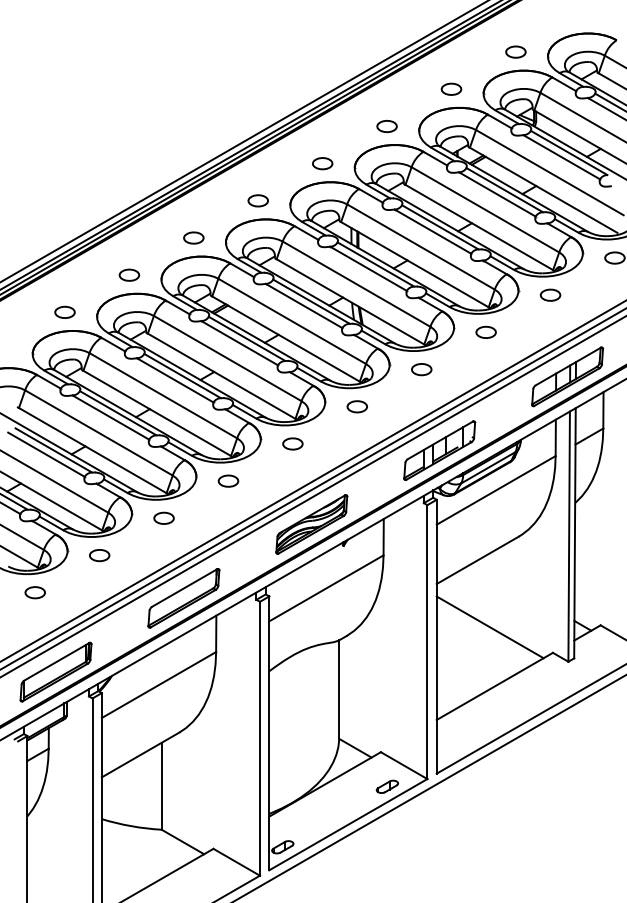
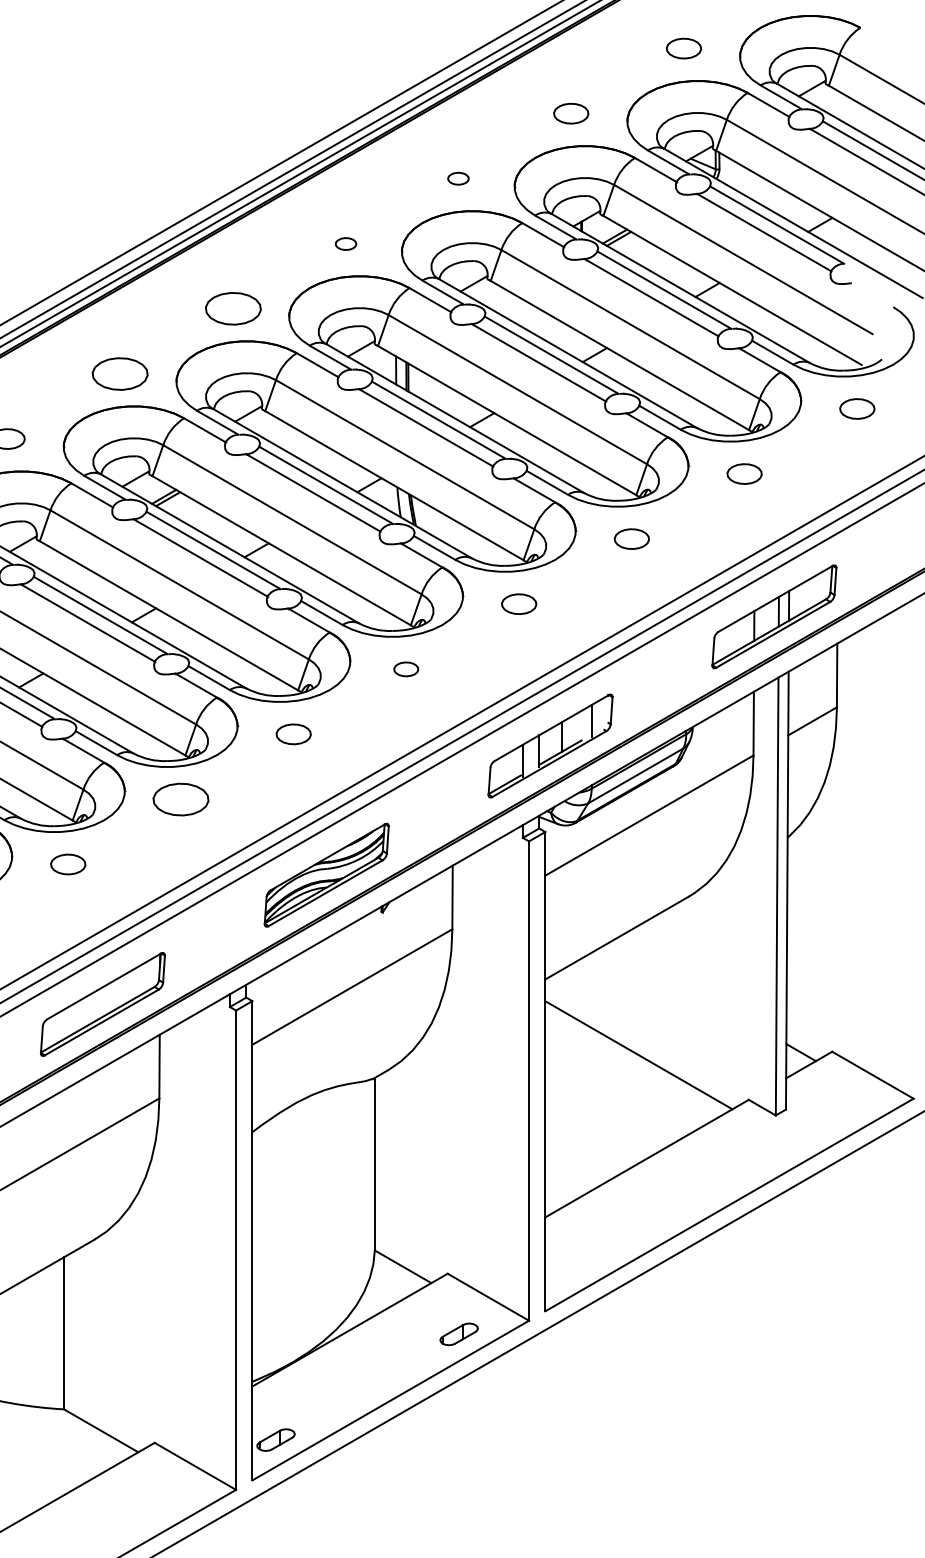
part: (386, 126) -> (457, 178), size x0.6
part: (322, 163) -> (345, 243), size x0.6
part: (257, 200) -> (231, 308), size x1.6
part: (193, 237) -> (119, 373), size x1.6
part: (356, 406) -> (404, 668), size x0.7
part: (228, 480) -> (180, 798), size x1.6

